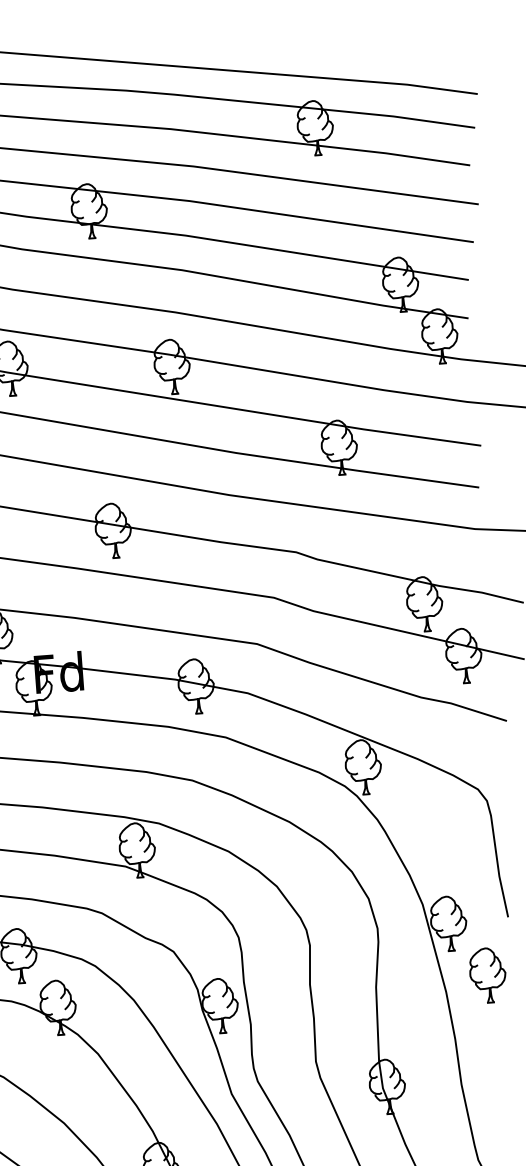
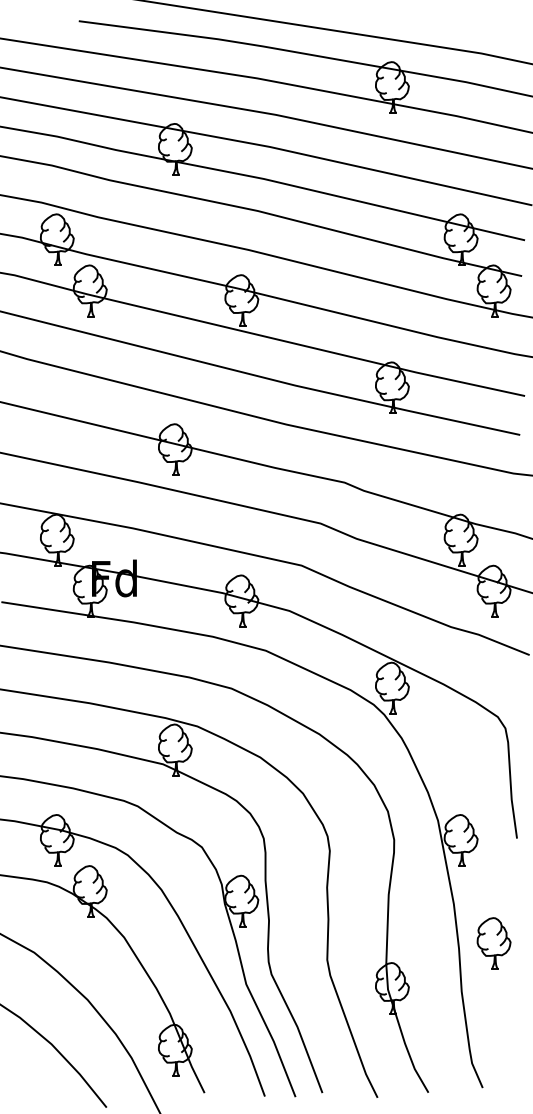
part: (487, 975) -> (493, 943), moved

